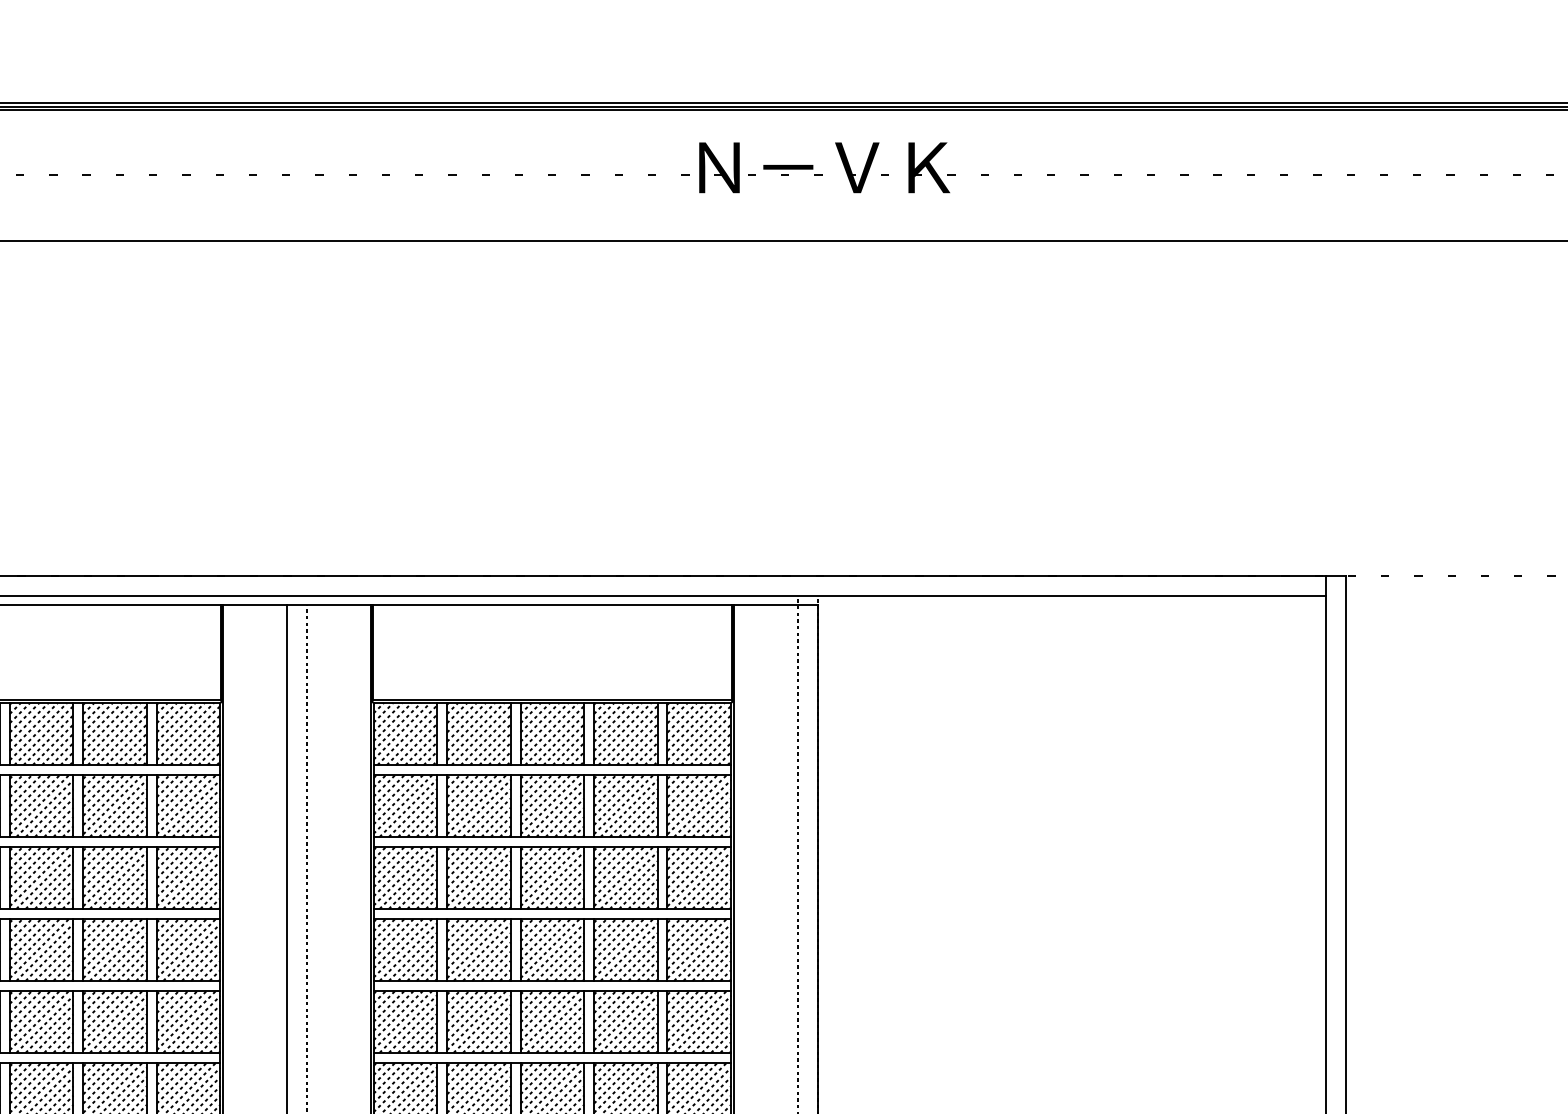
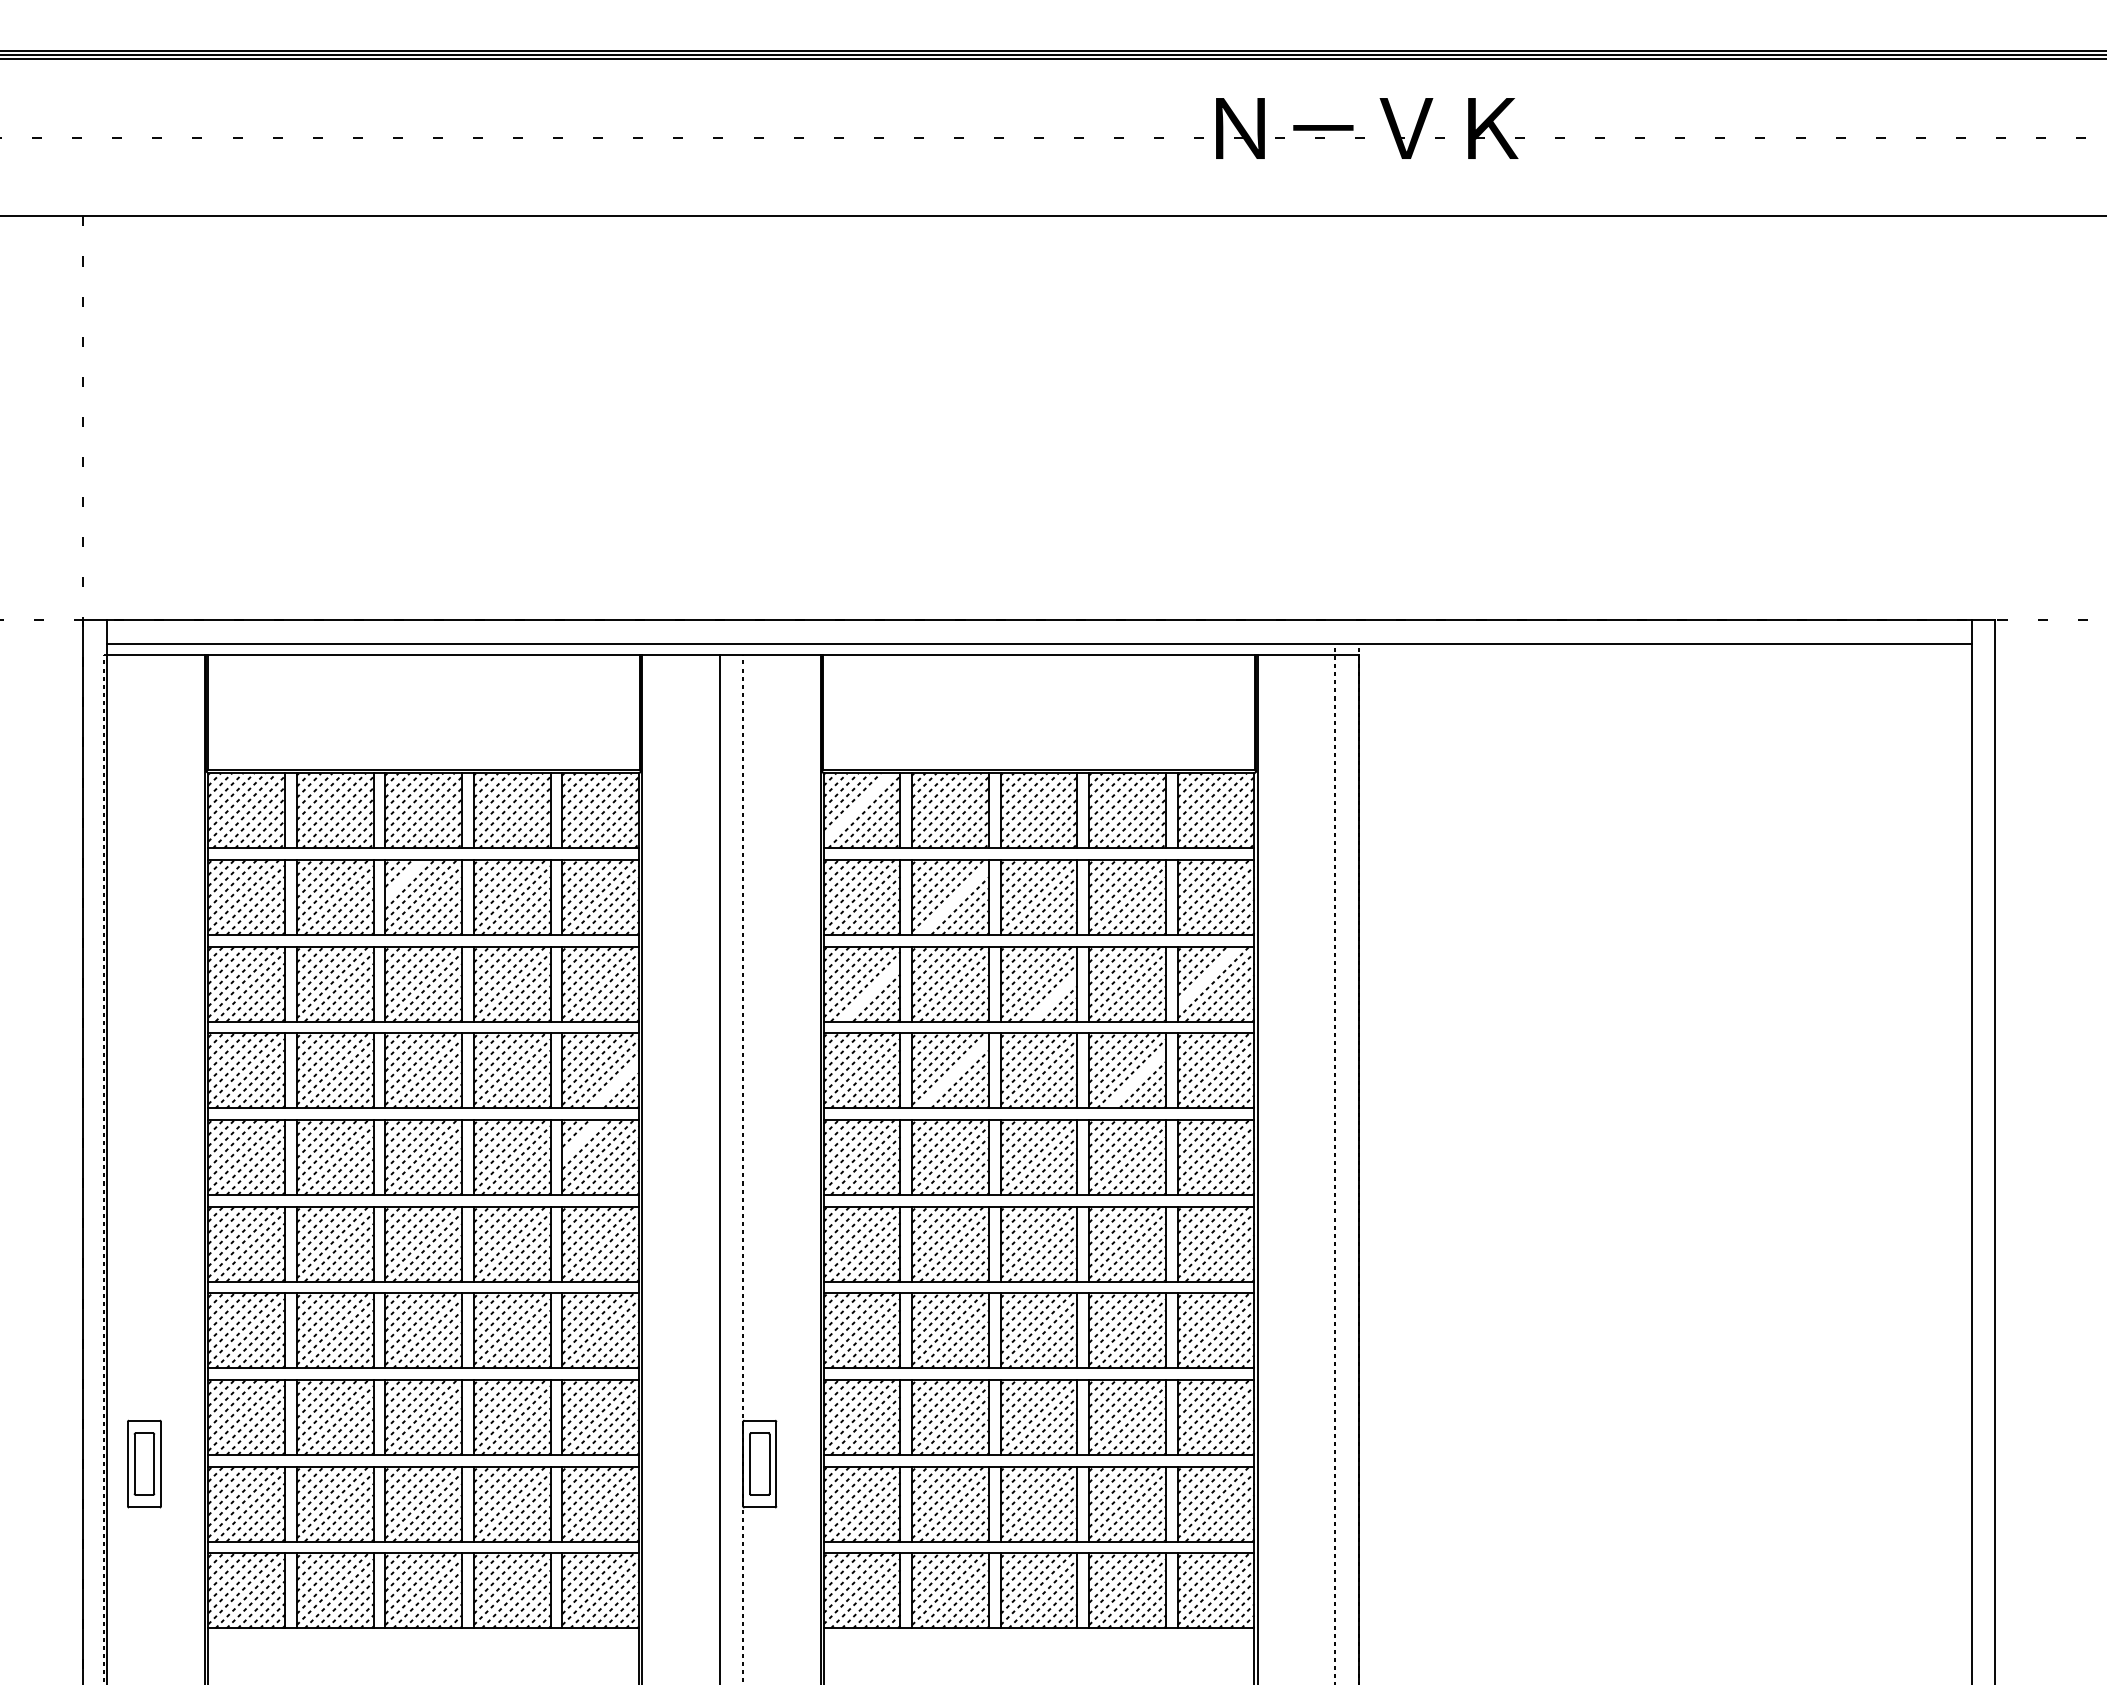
line: (401, 731) -> (857, 807), removed
line: (25, 791) -> (404, 879), removed
line: (482, 808) -> (954, 900), removed
line: (692, 871) -> (1207, 976), removed
line: (413, 884) -> (871, 992), removed
line: (564, 889) -> (1053, 998), removed
line: (482, 952) -> (954, 1073), removed
line: (633, 957) -> (1136, 1079), removed
line: (200, 961) -> (615, 1084), removed
line: (172, 1006) -> (581, 1139), removed

